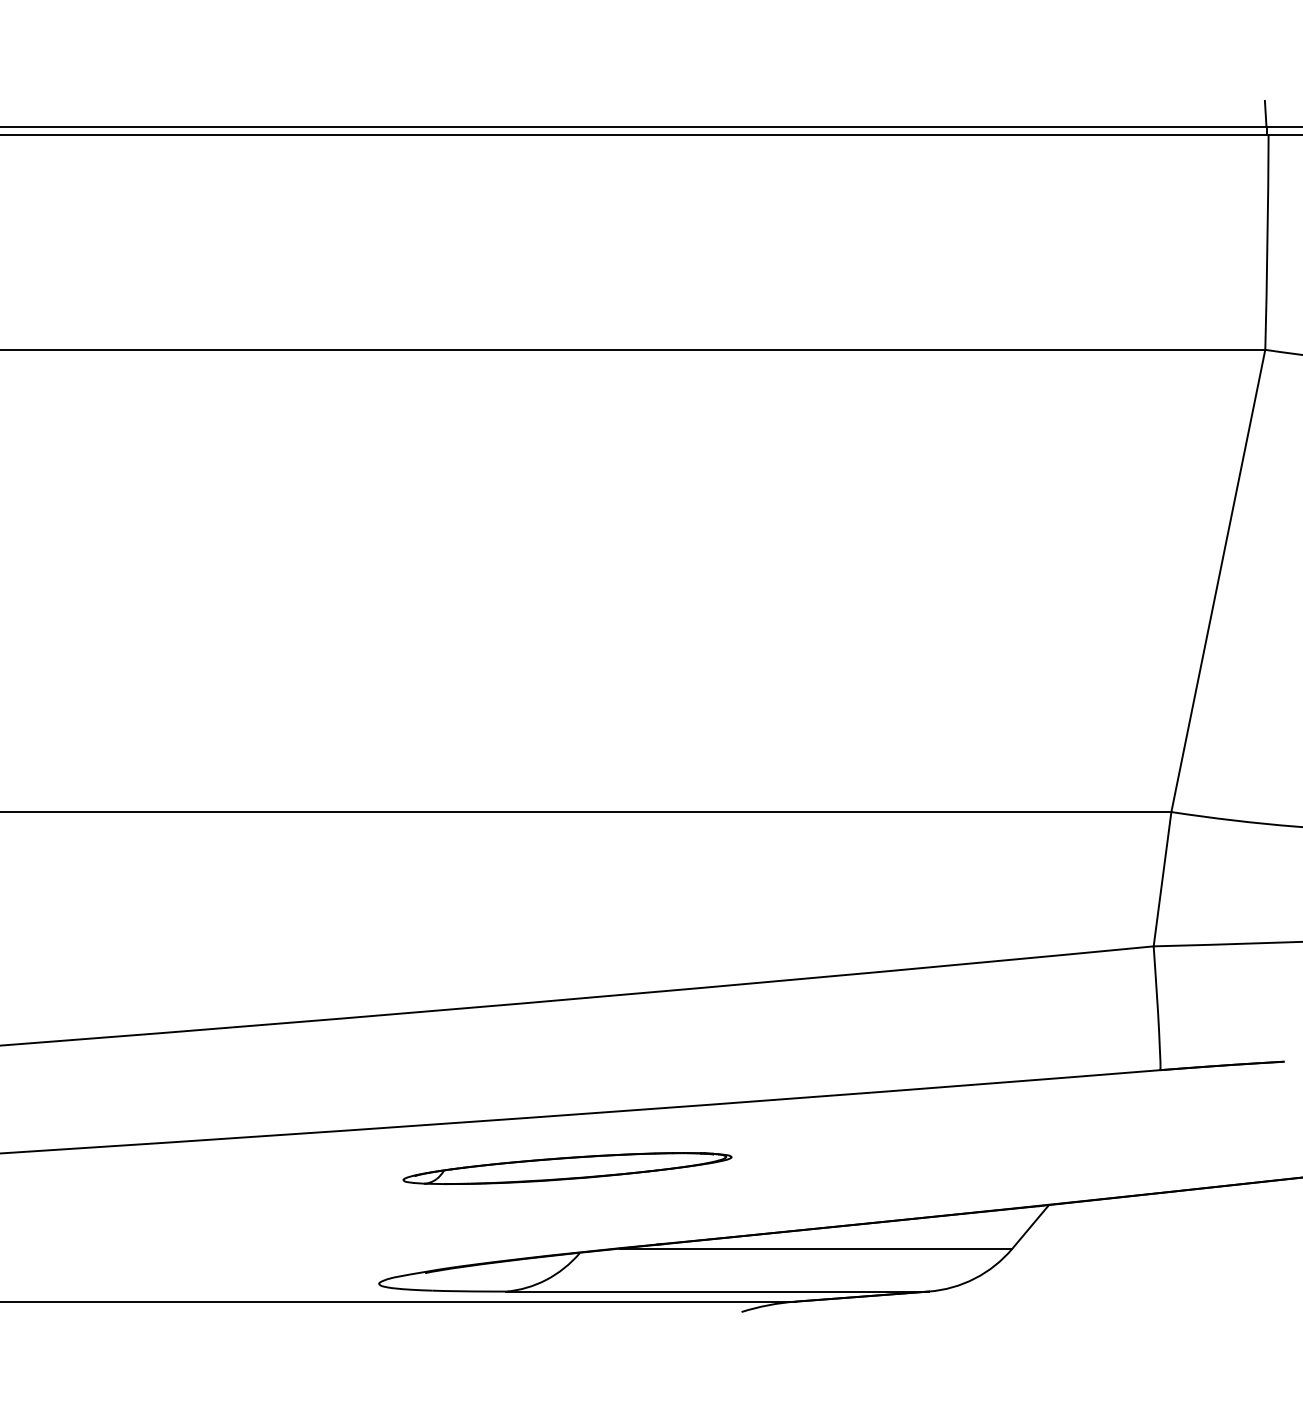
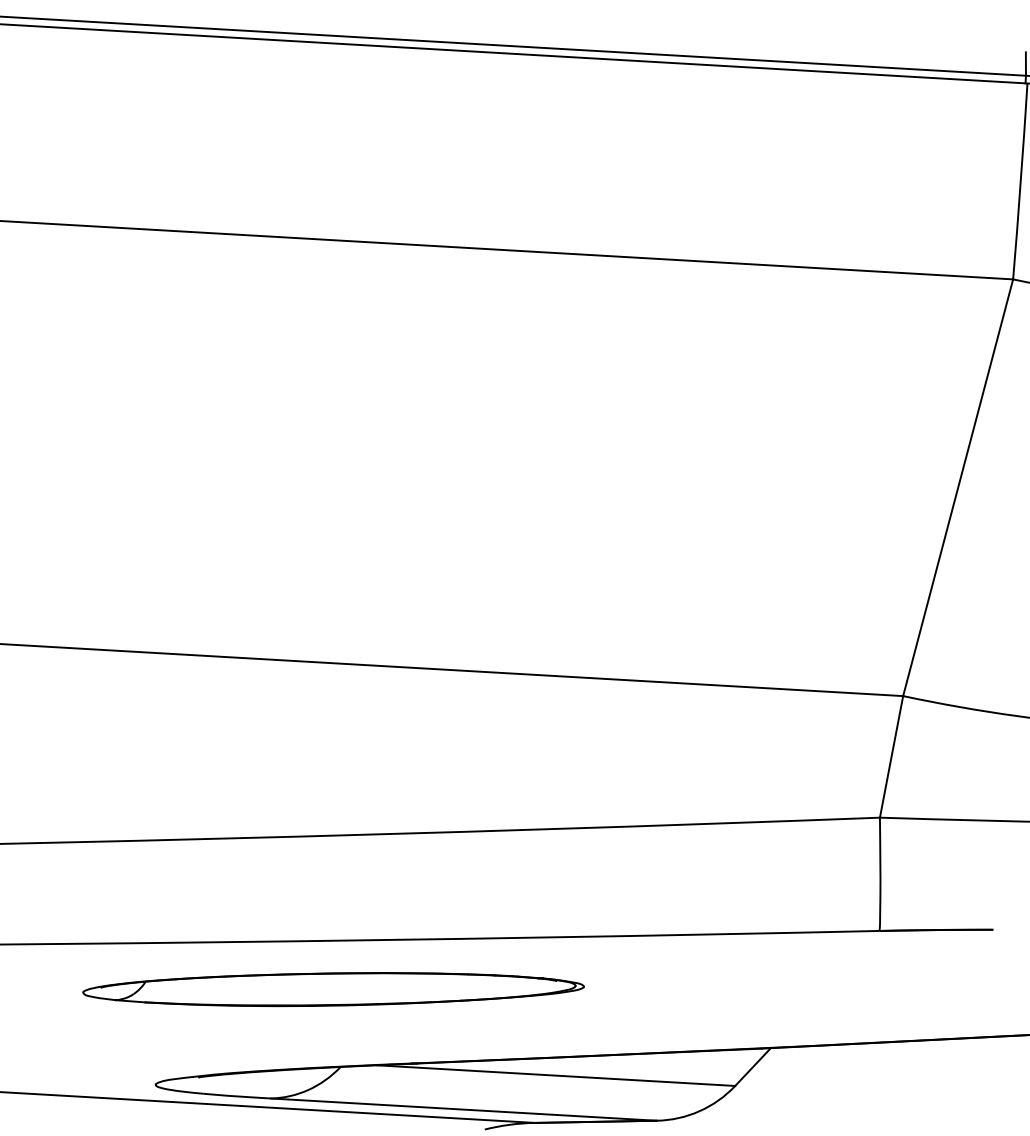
part: (567, 1168) -> (333, 989), size x1.67

